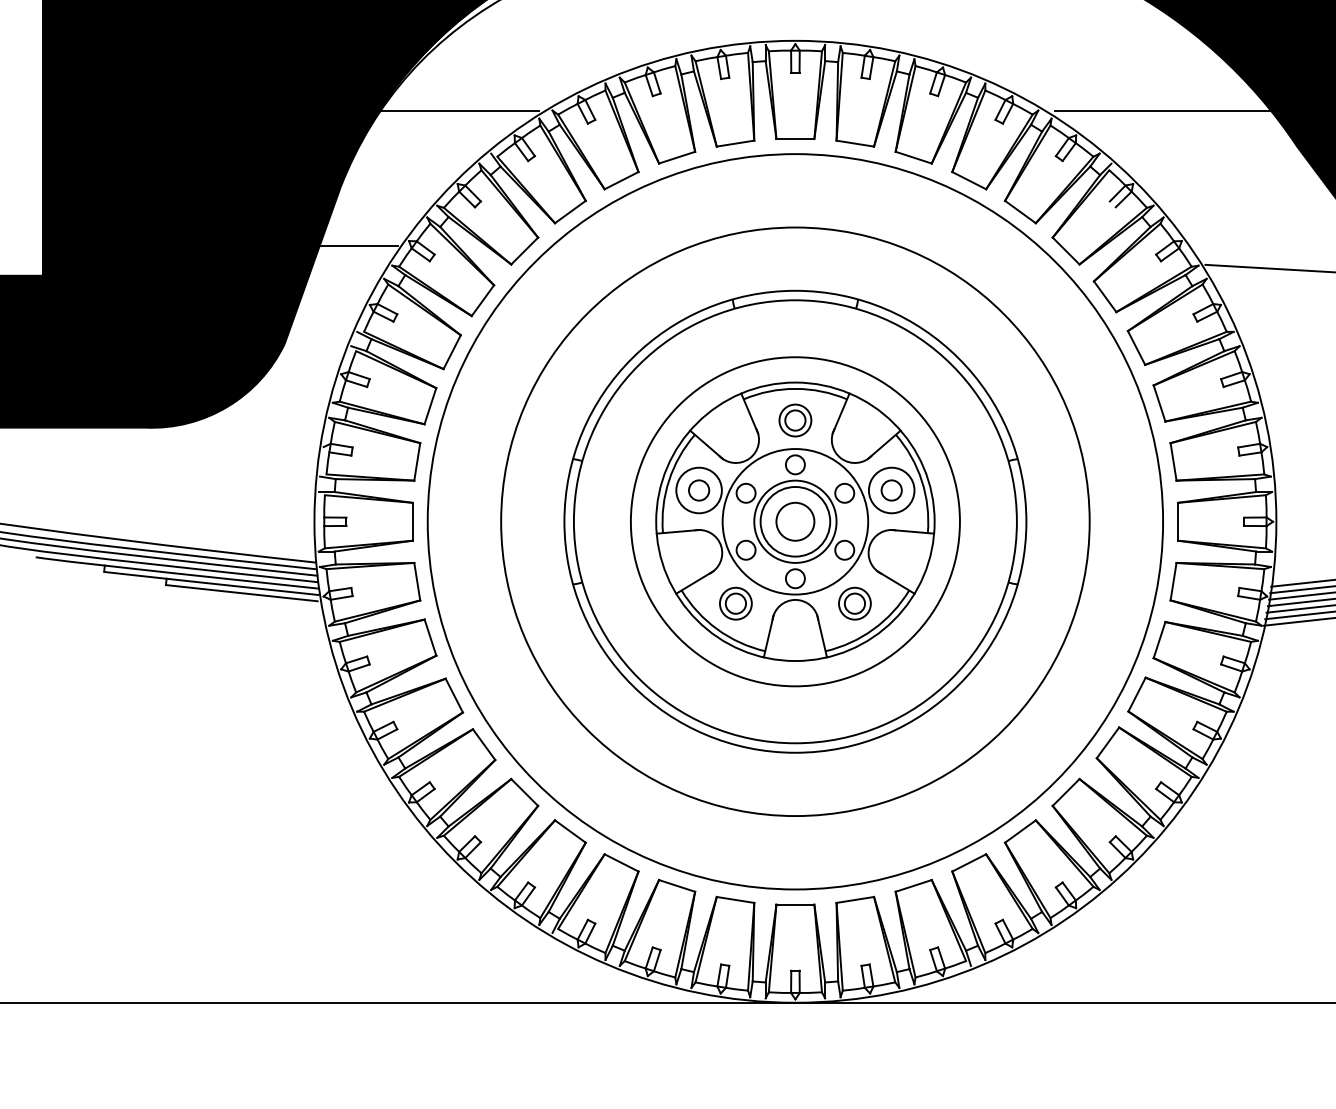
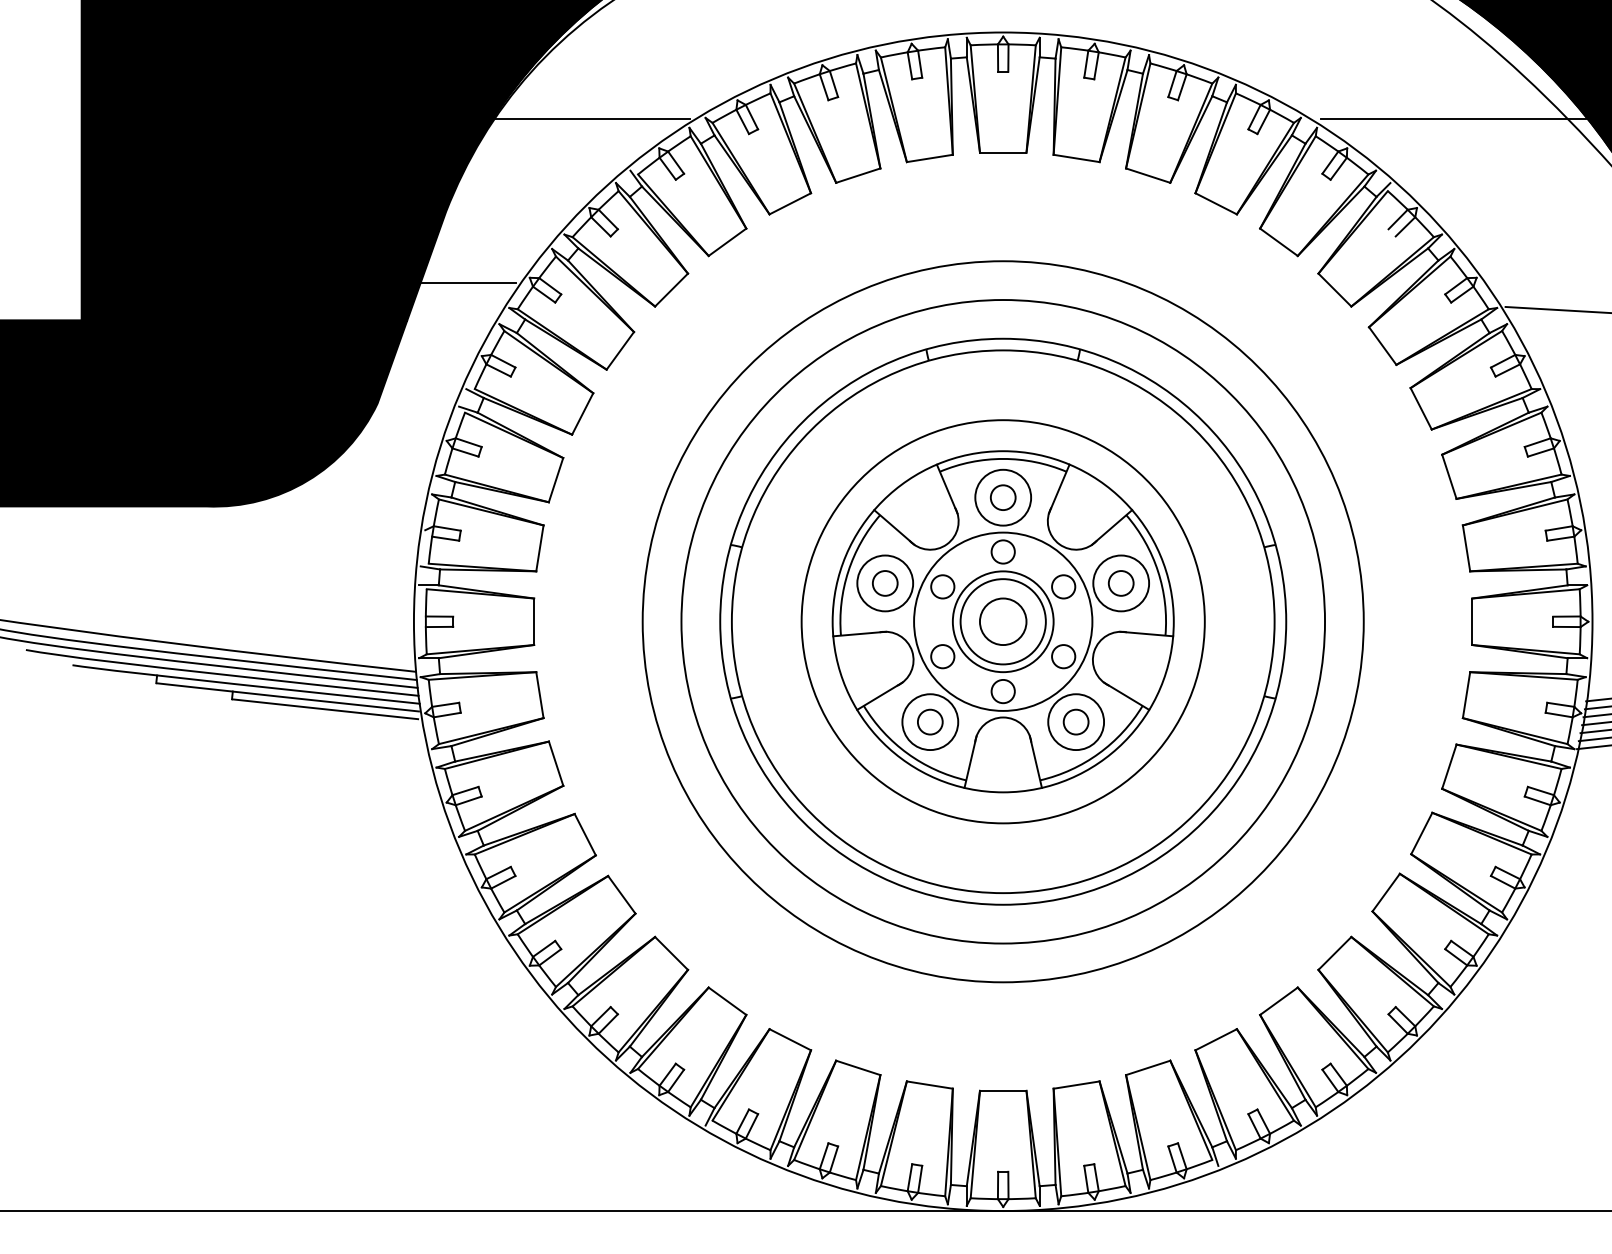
circle: (795, 420) -> (1003, 497), size x1.43
circle: (795, 521) -> (1003, 621), size x0.71
circle: (735, 603) -> (929, 721), size x1.43
circle: (854, 603) -> (1075, 721), size x1.43

